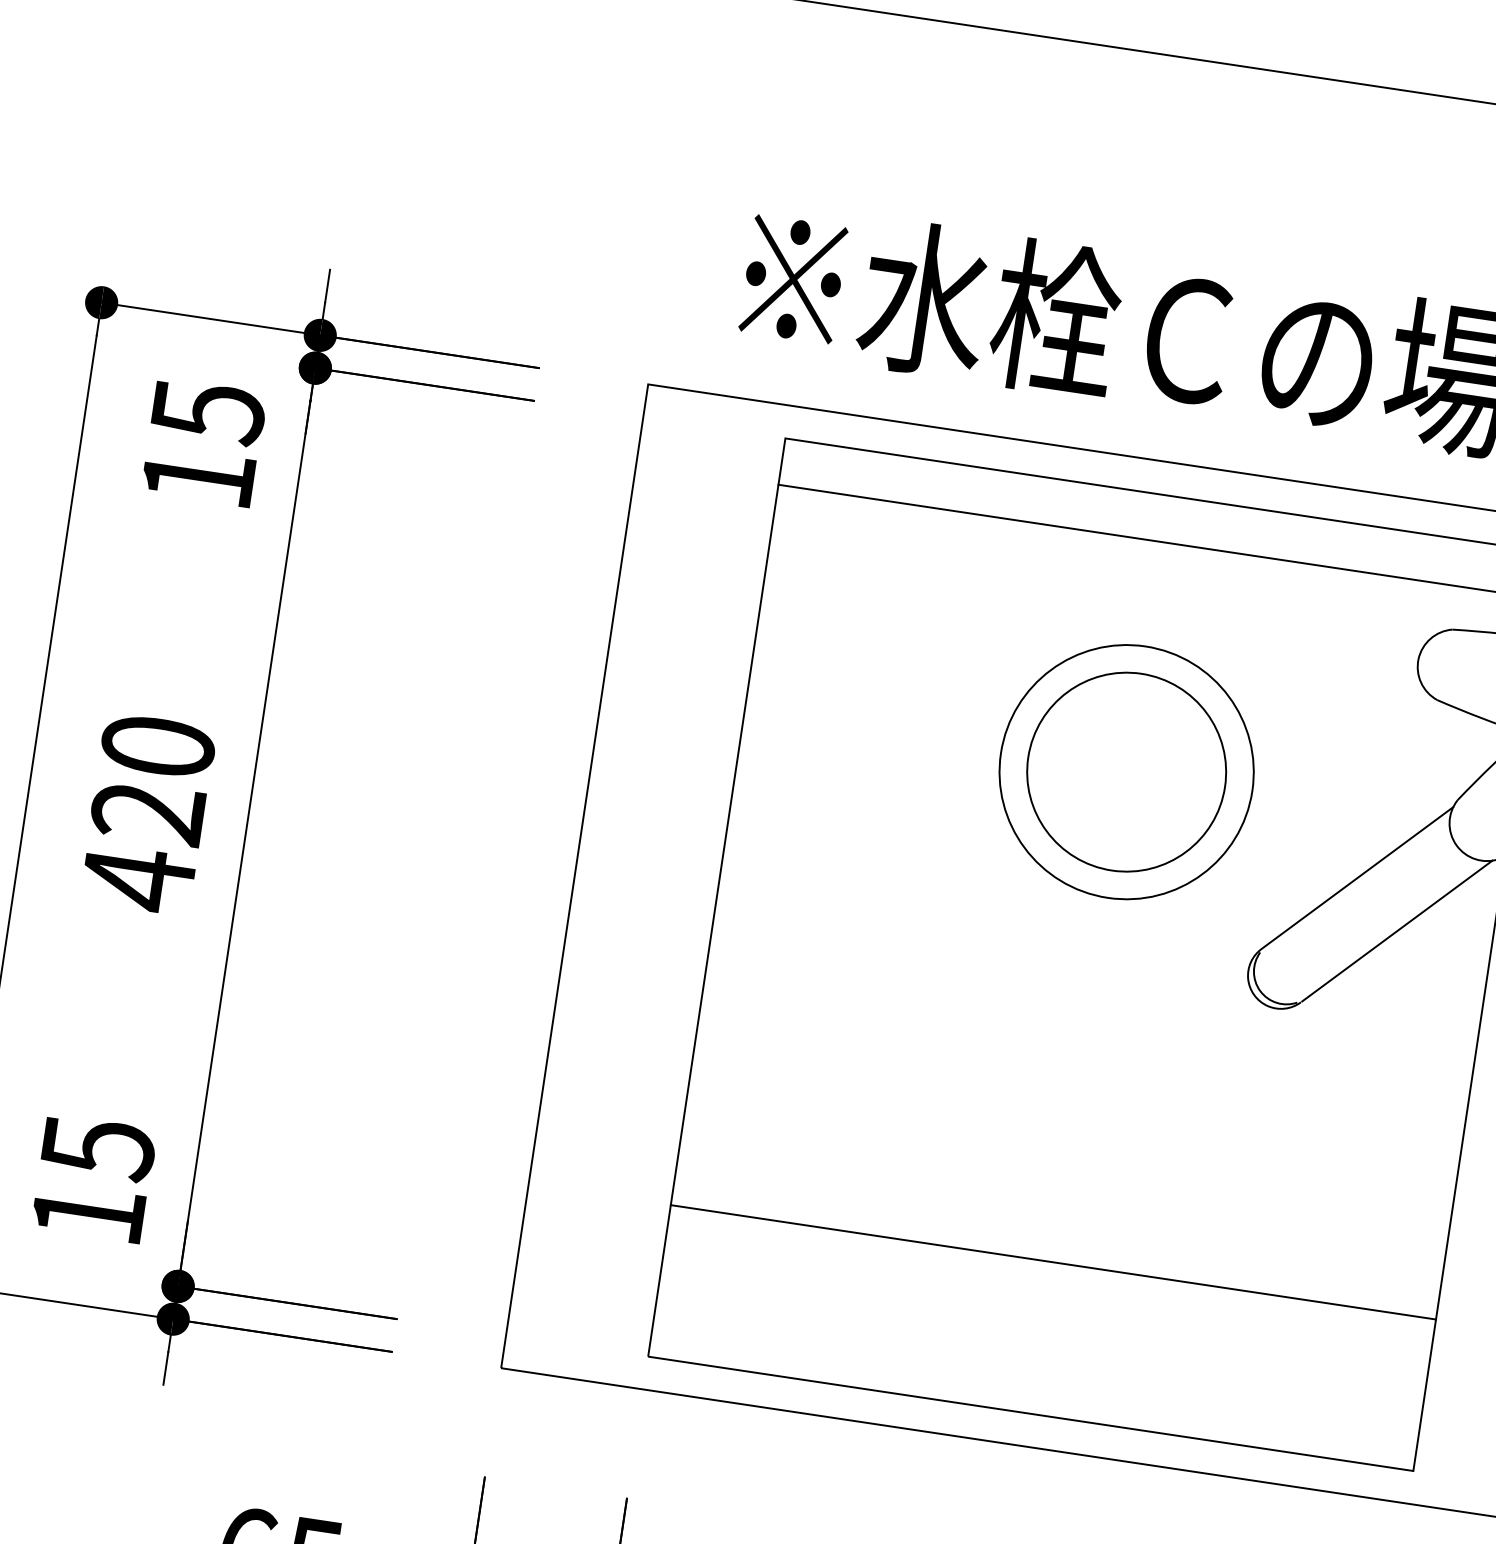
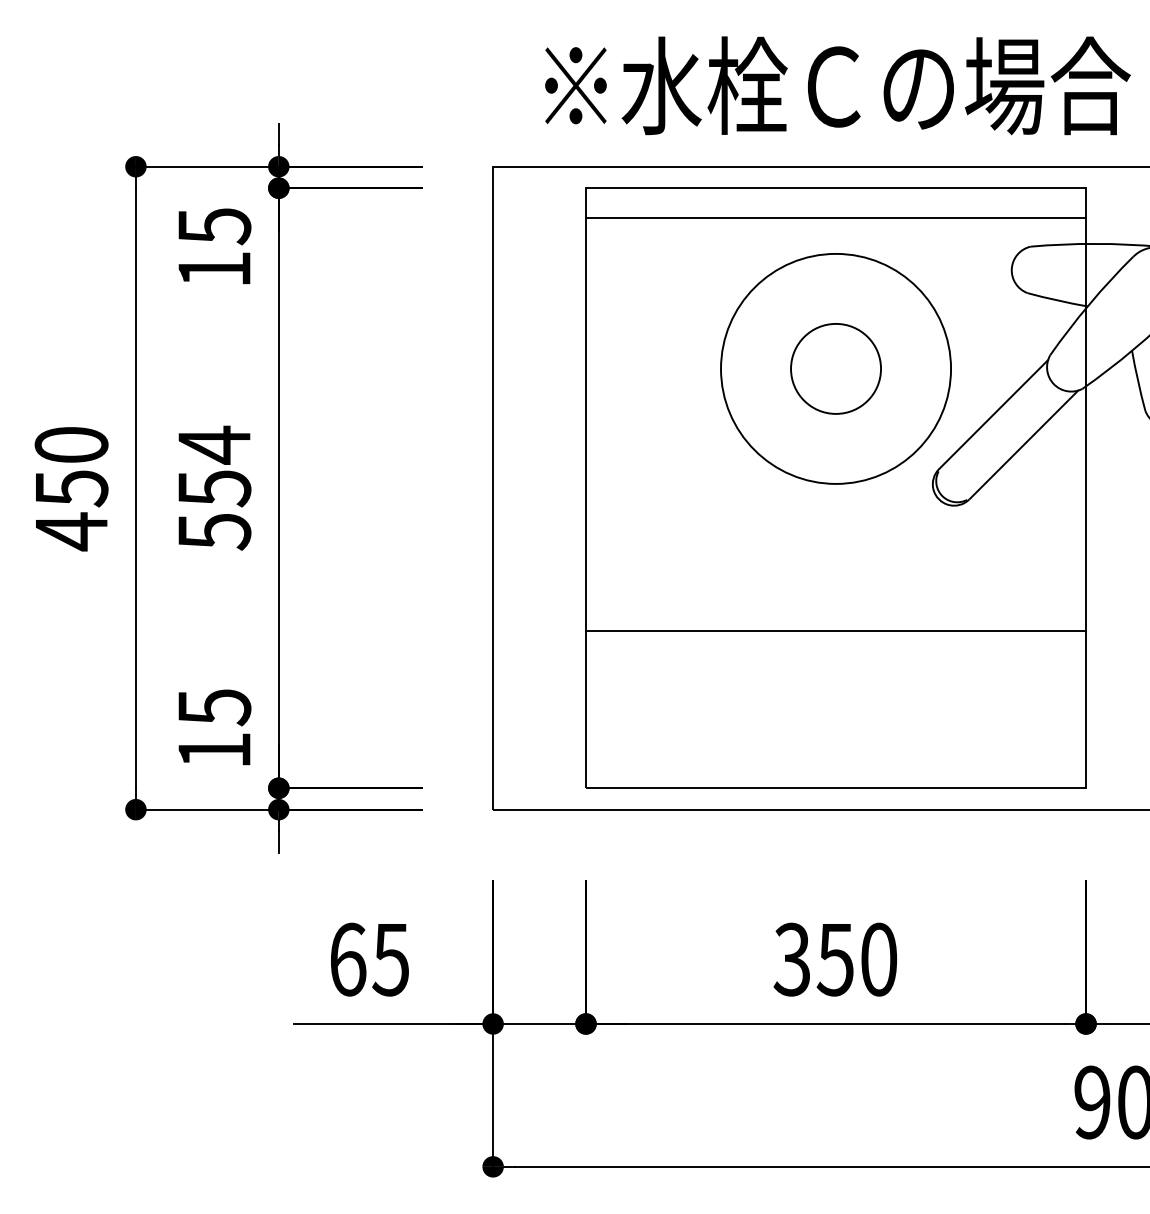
circle: (1125, 771) -> (835, 368), size x0.7
circle: (1125, 771) -> (835, 368), size x1.4
text: (148, 813) -> (214, 488), 420 -> 554
line: (1054, 1262) -> (836, 631), moved

